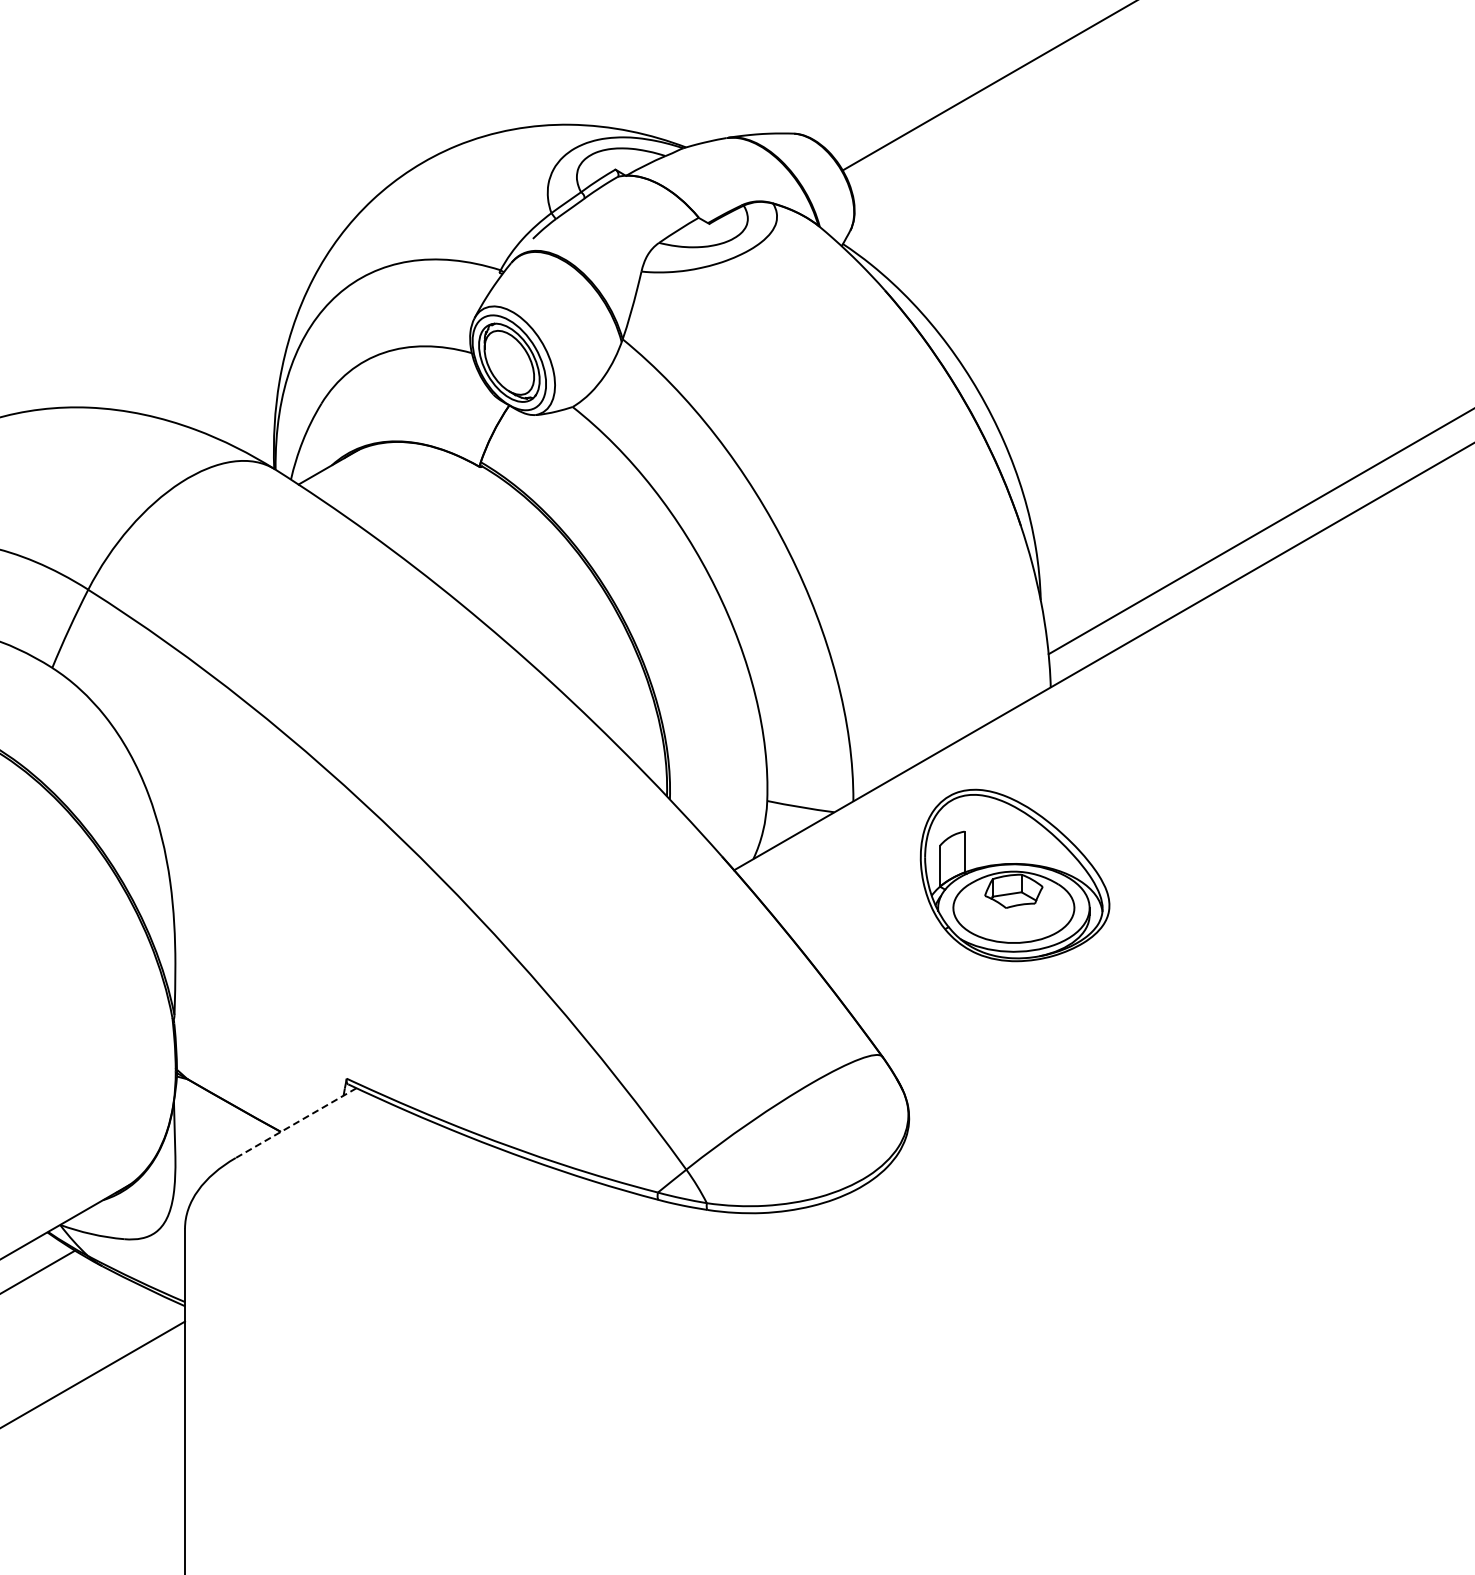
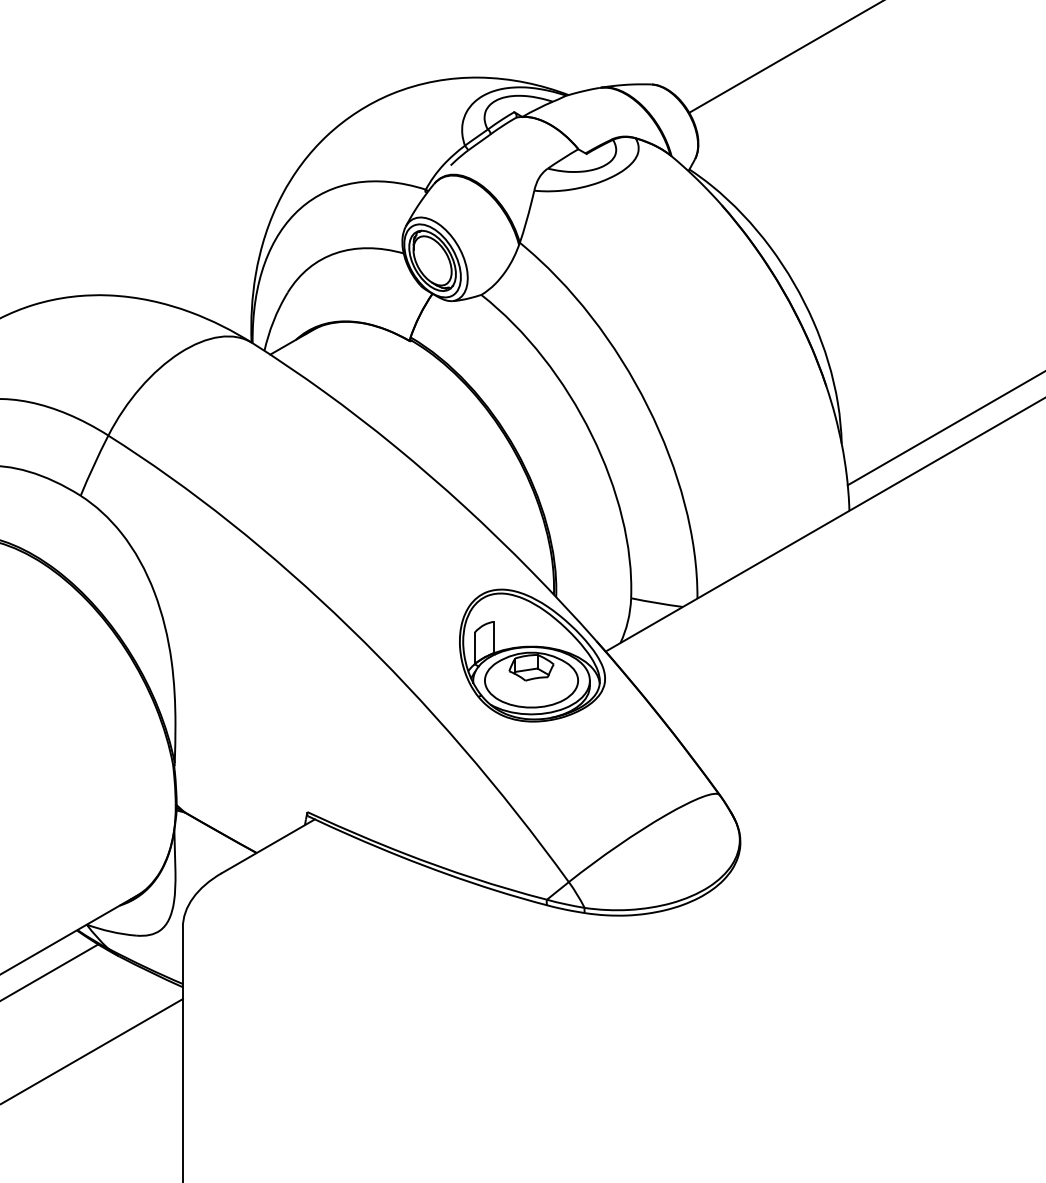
part: (1014, 875) -> (532, 655), moved
line: (296, 1123) -> (268, 846), dashed -> solid

